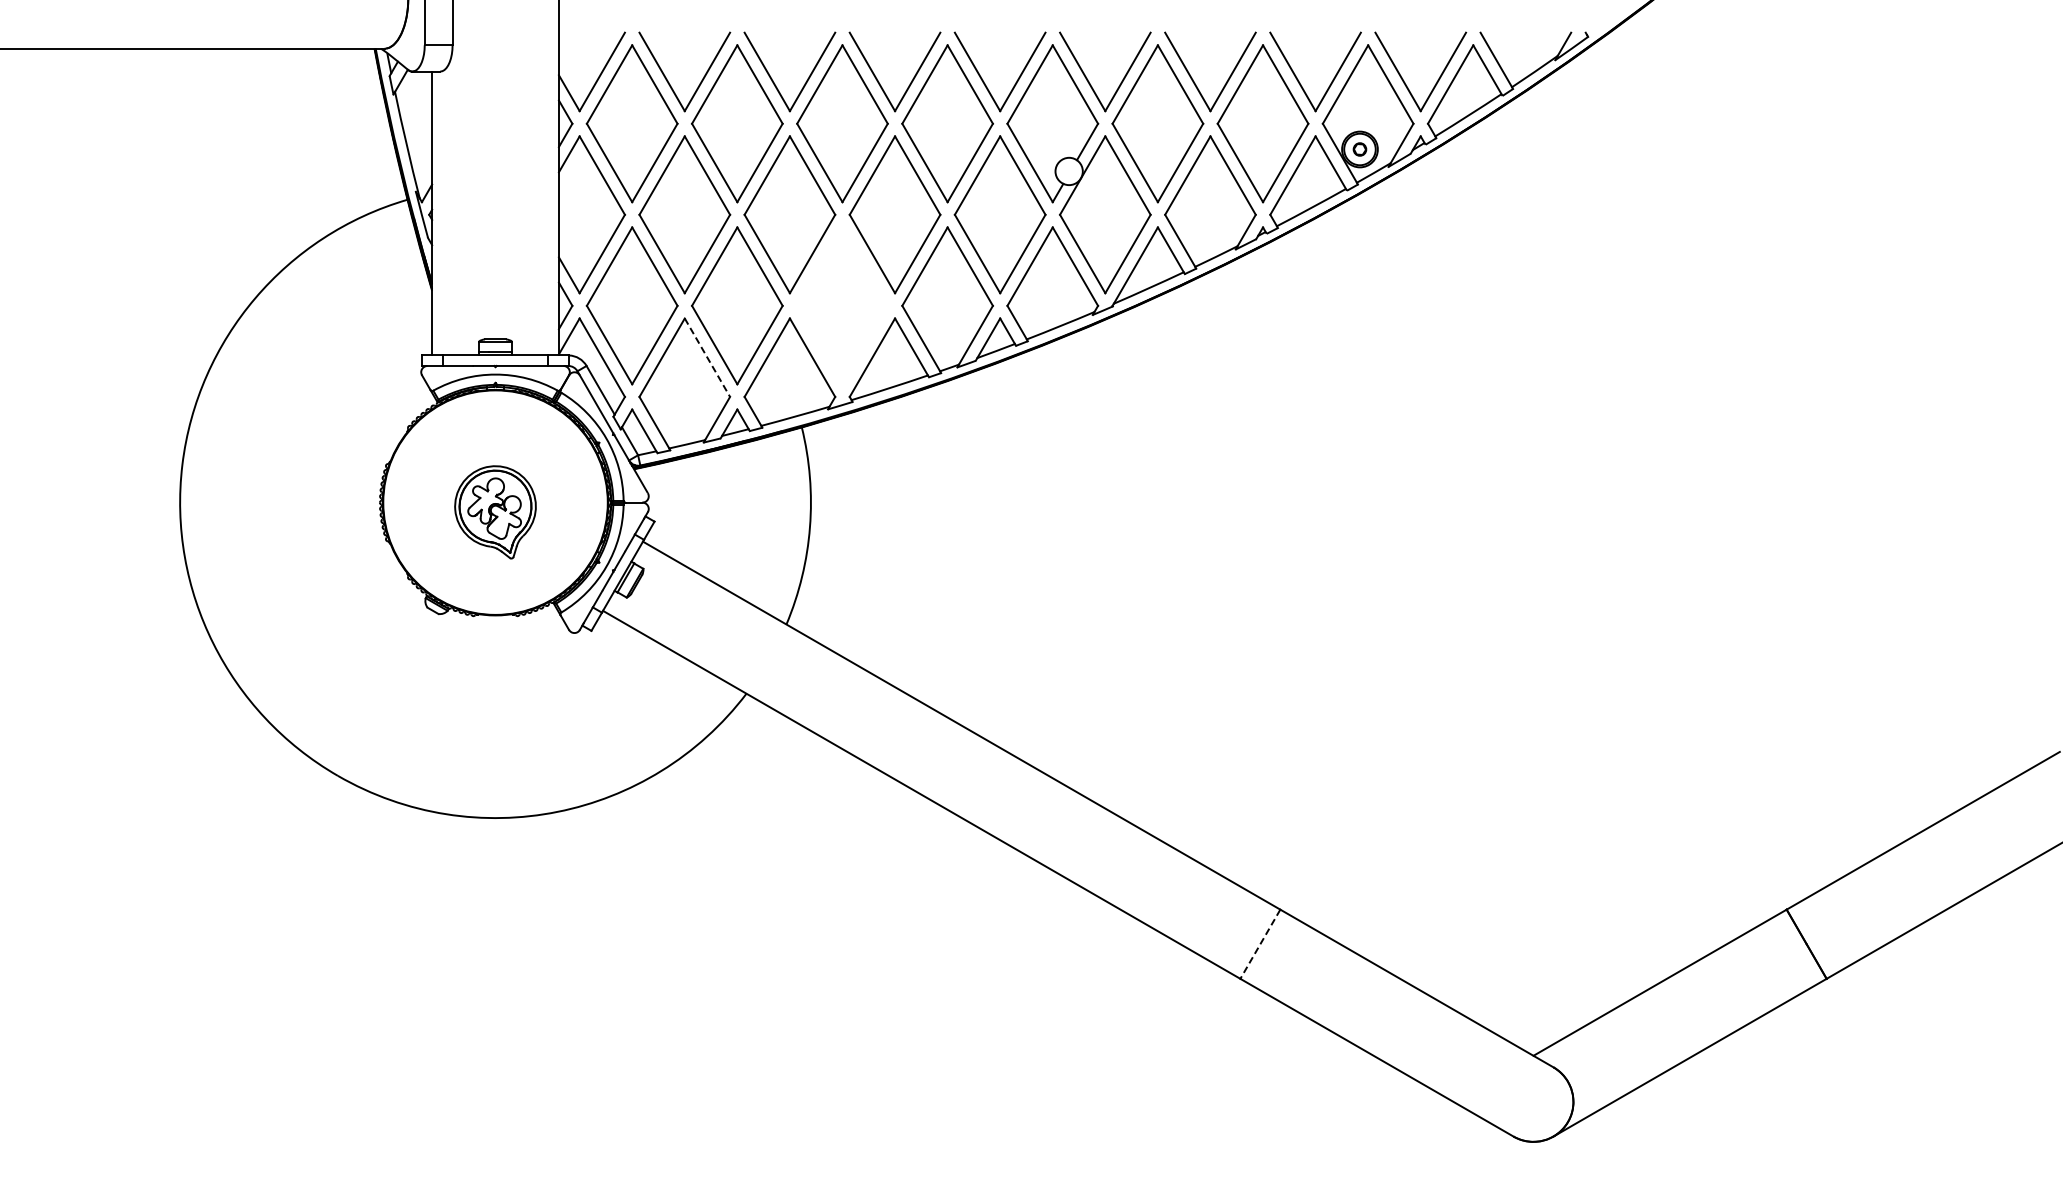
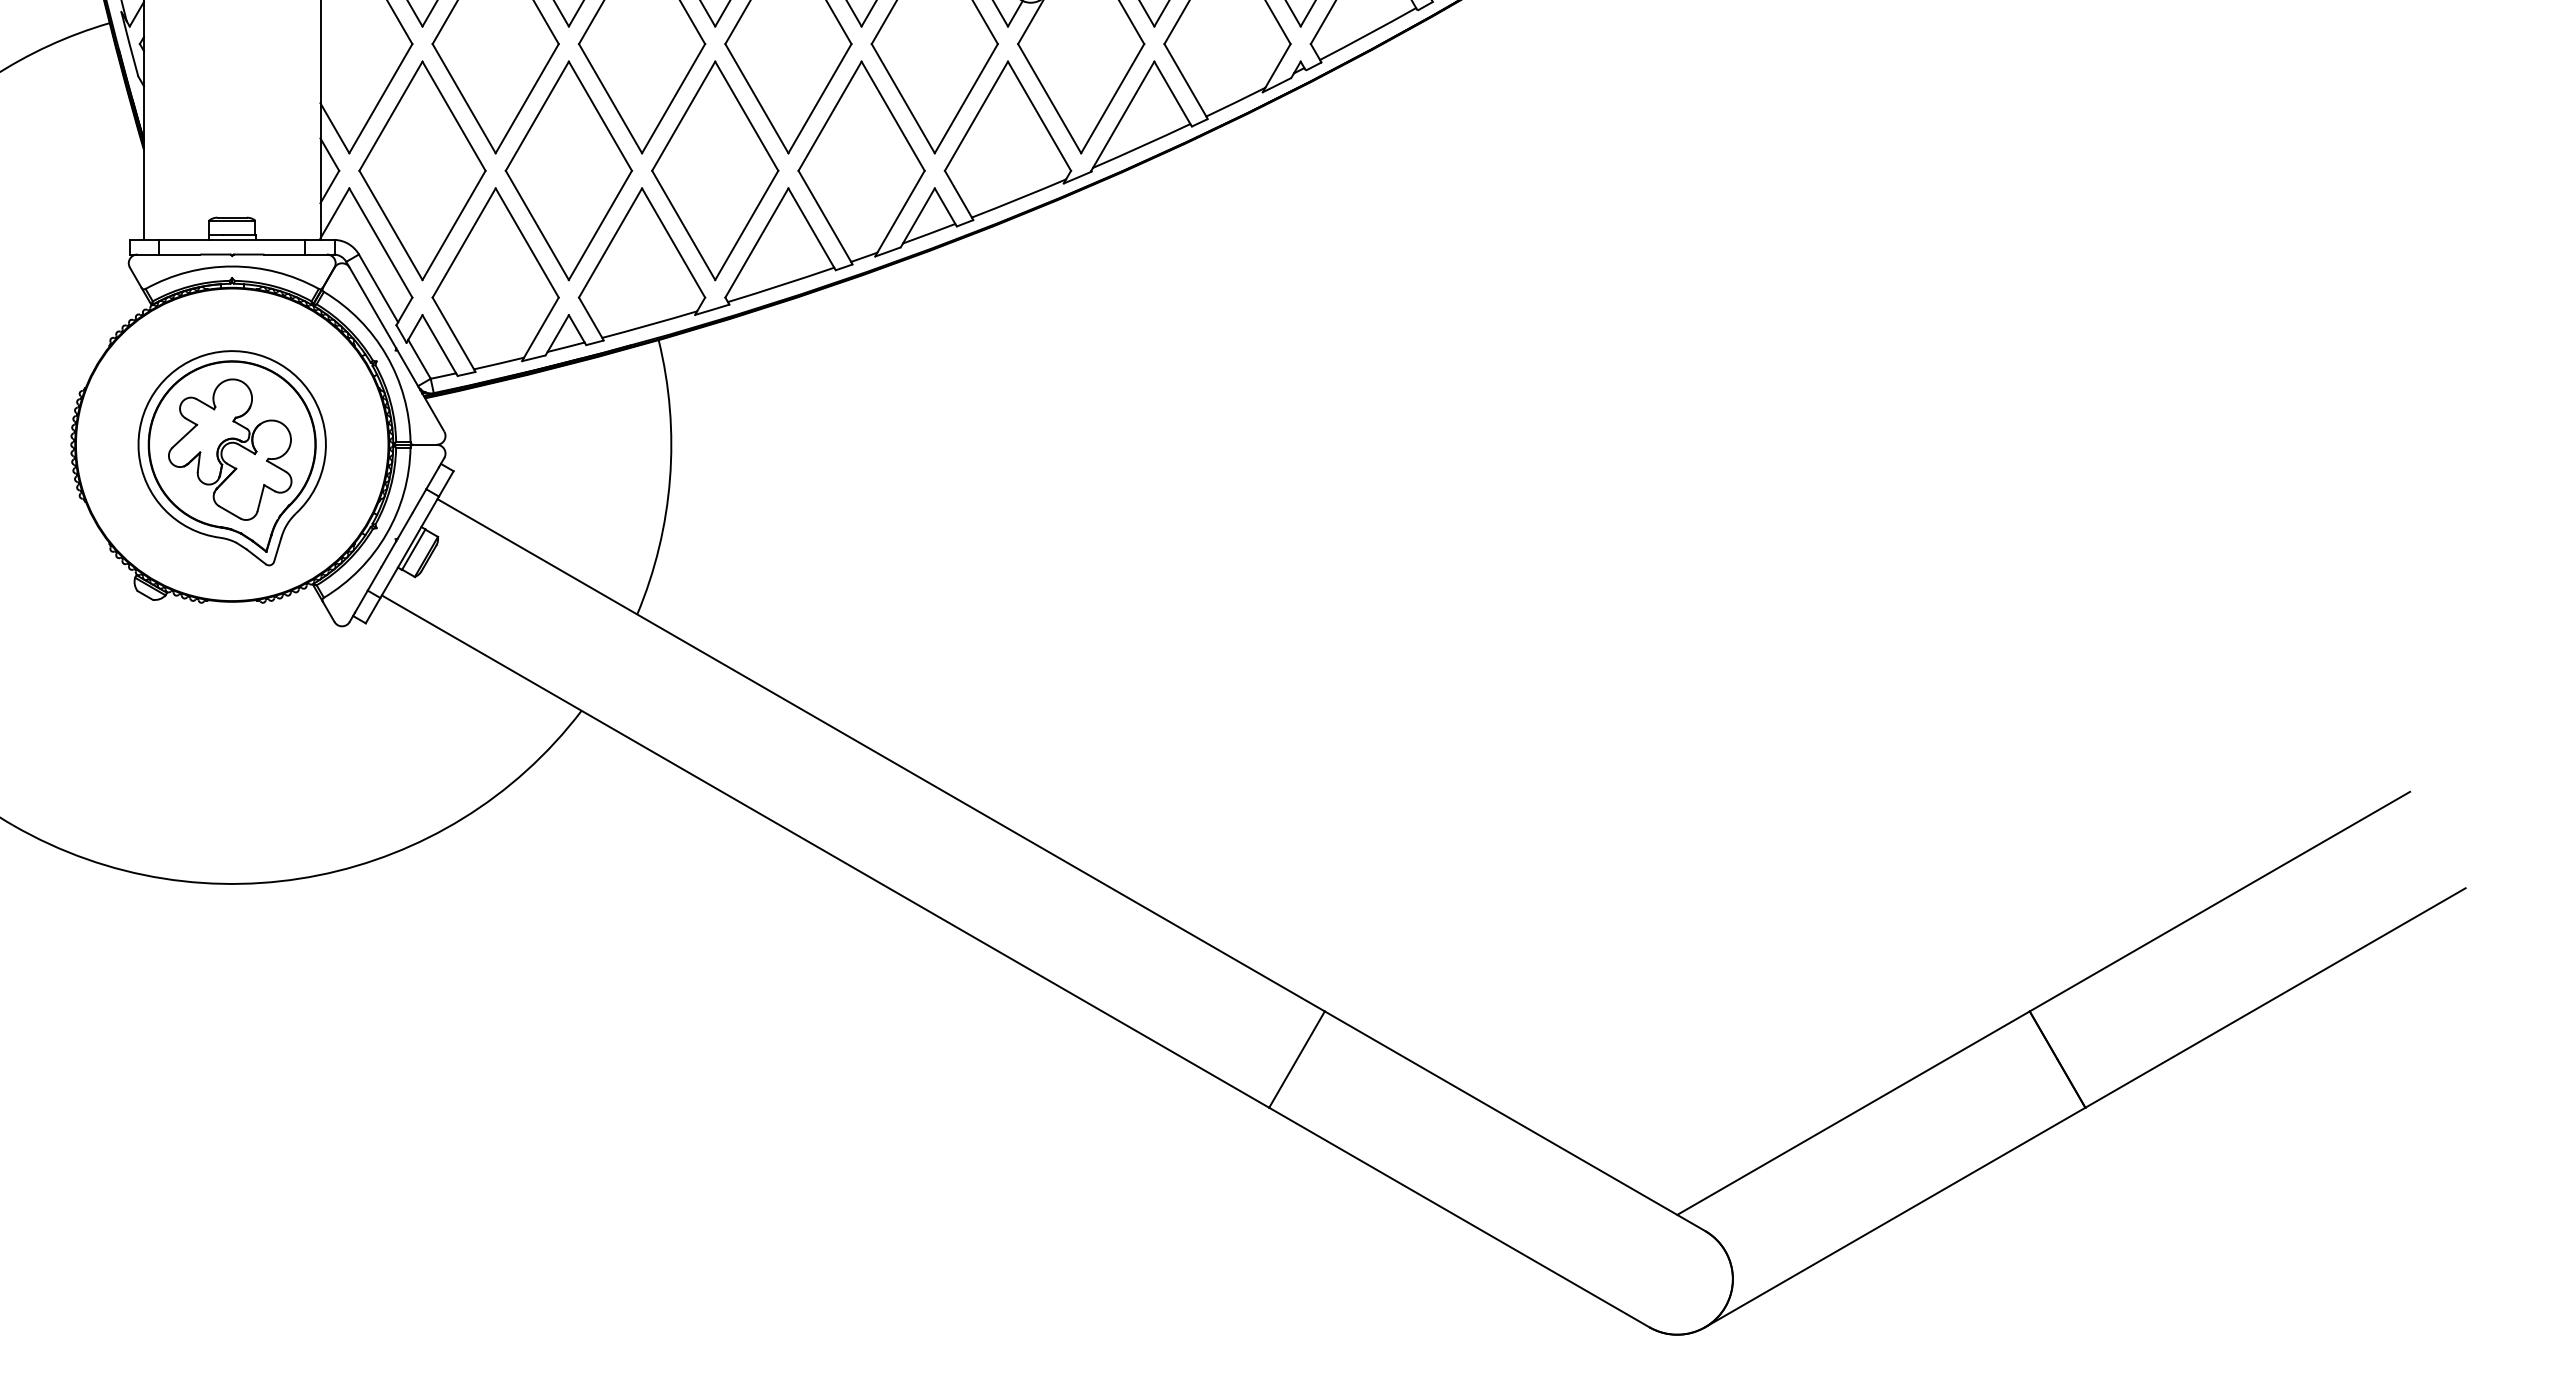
part: (842, 305) -> (715, 170), added
line: (707, 358) -> (527, 244), dashed -> solid
part: (495, 512) -> (232, 458), size x1.67
line: (1260, 944) -> (1297, 1059), dashed -> solid

